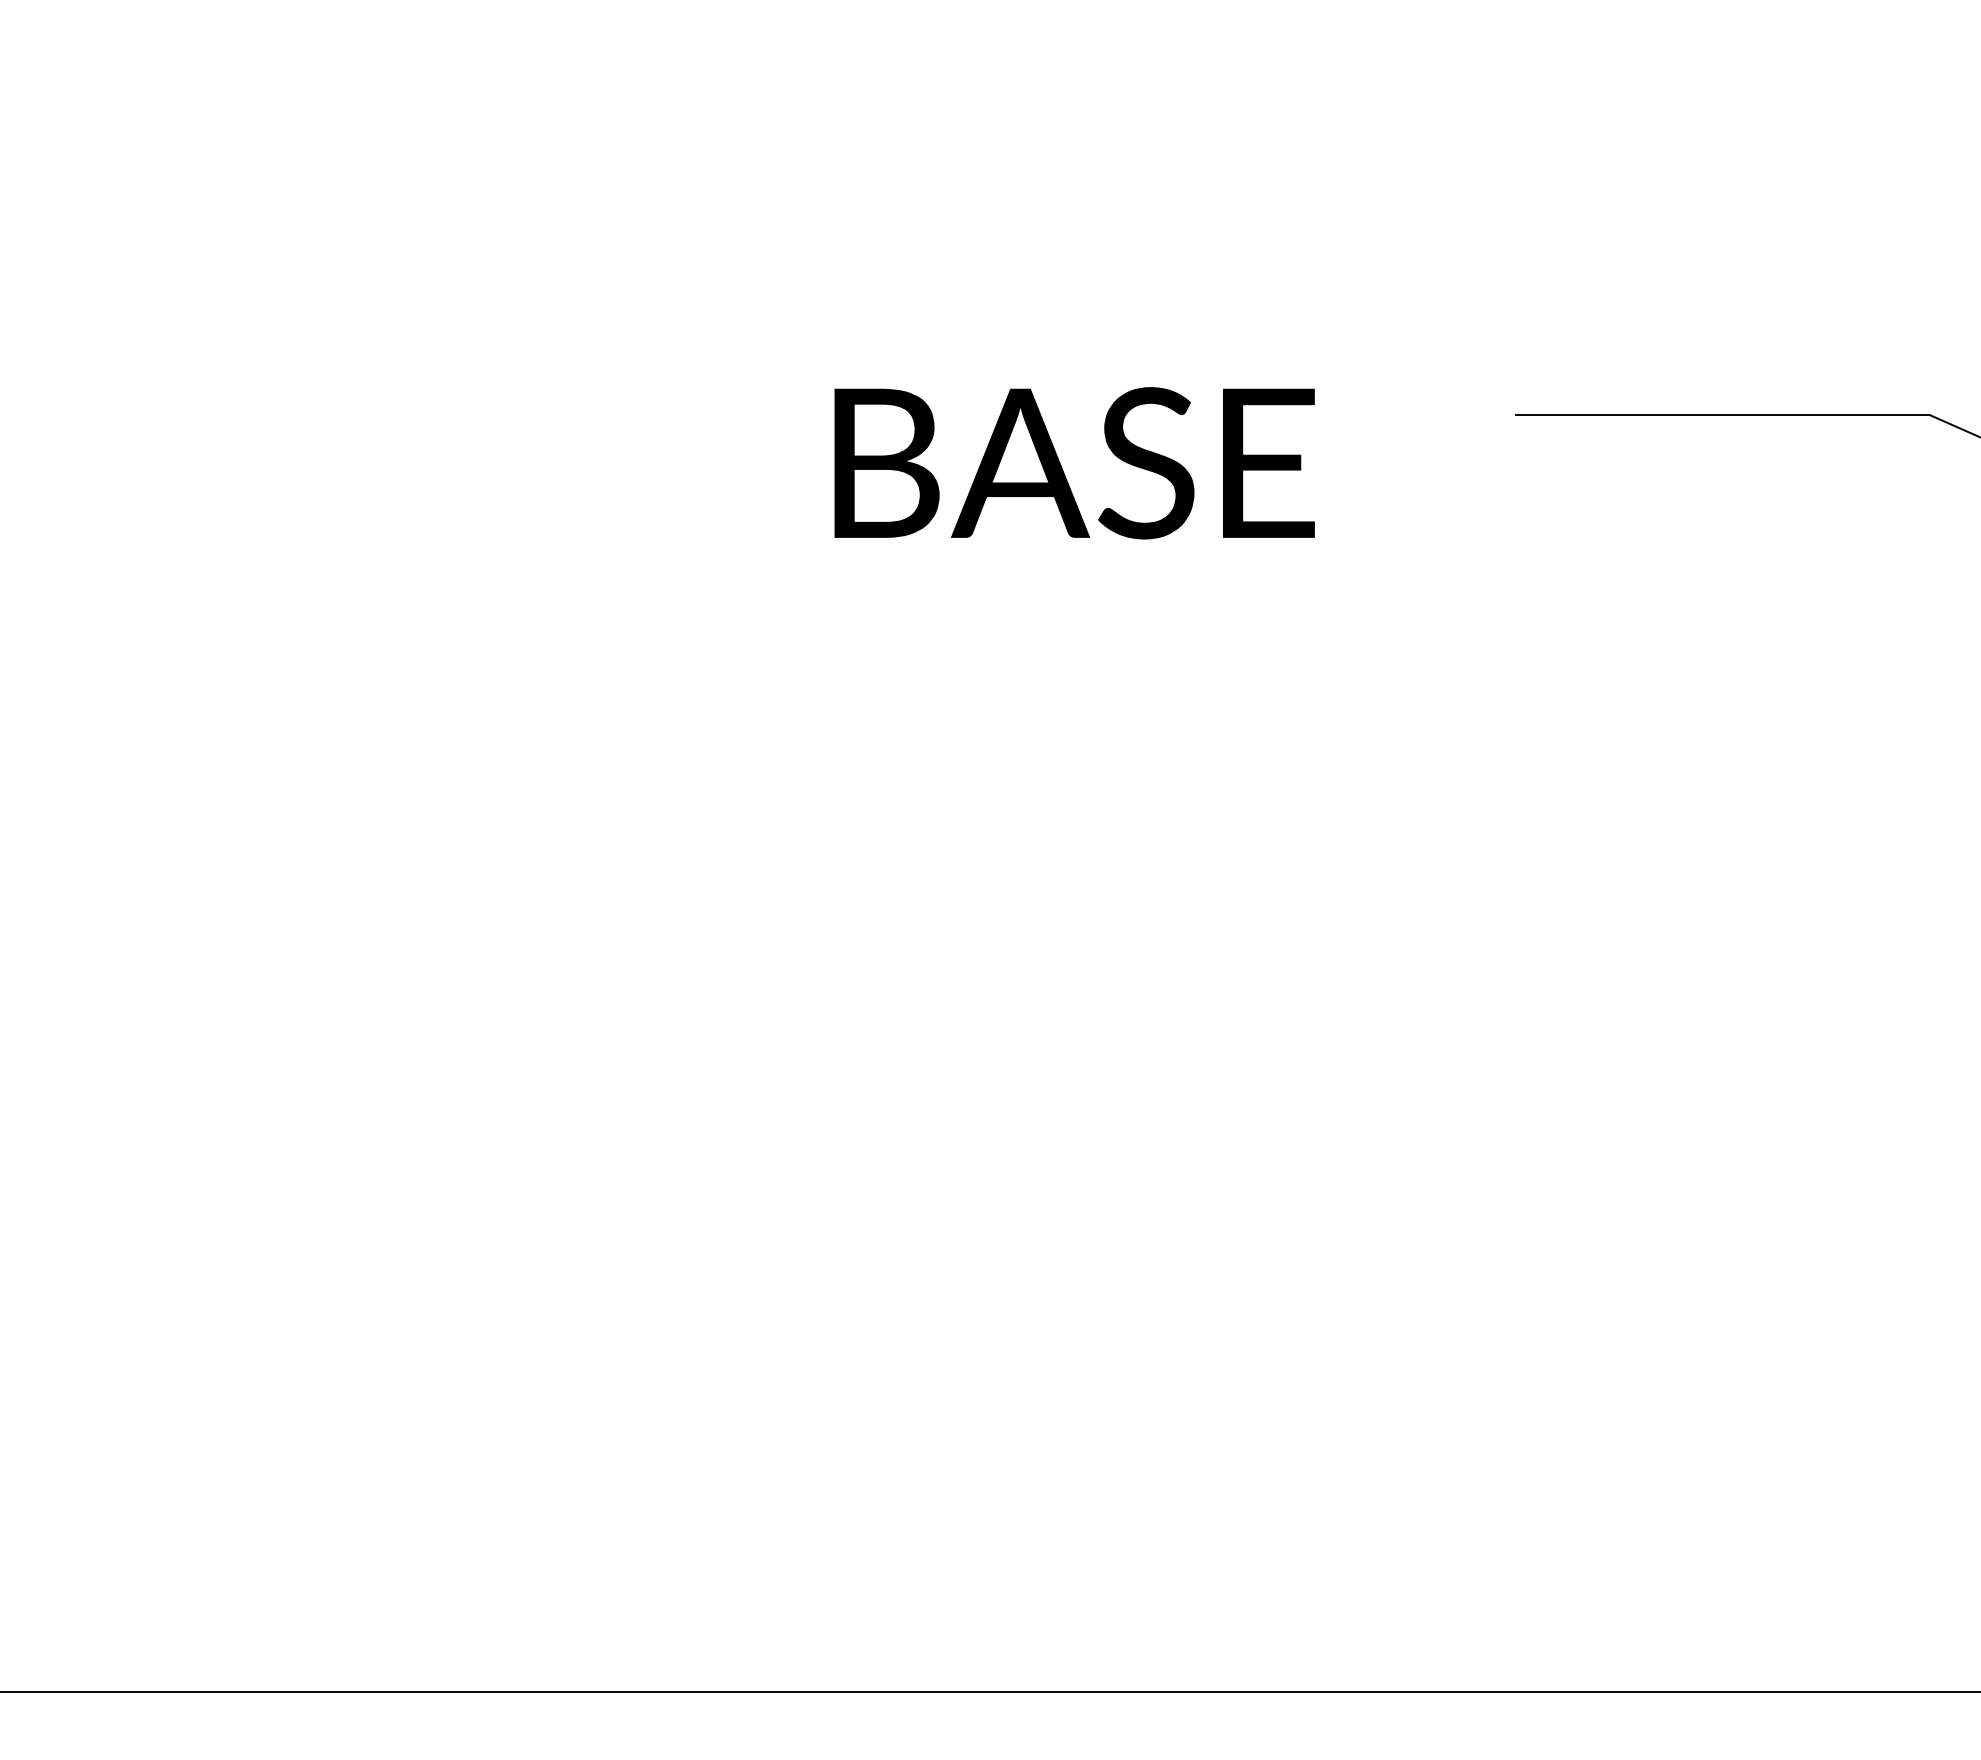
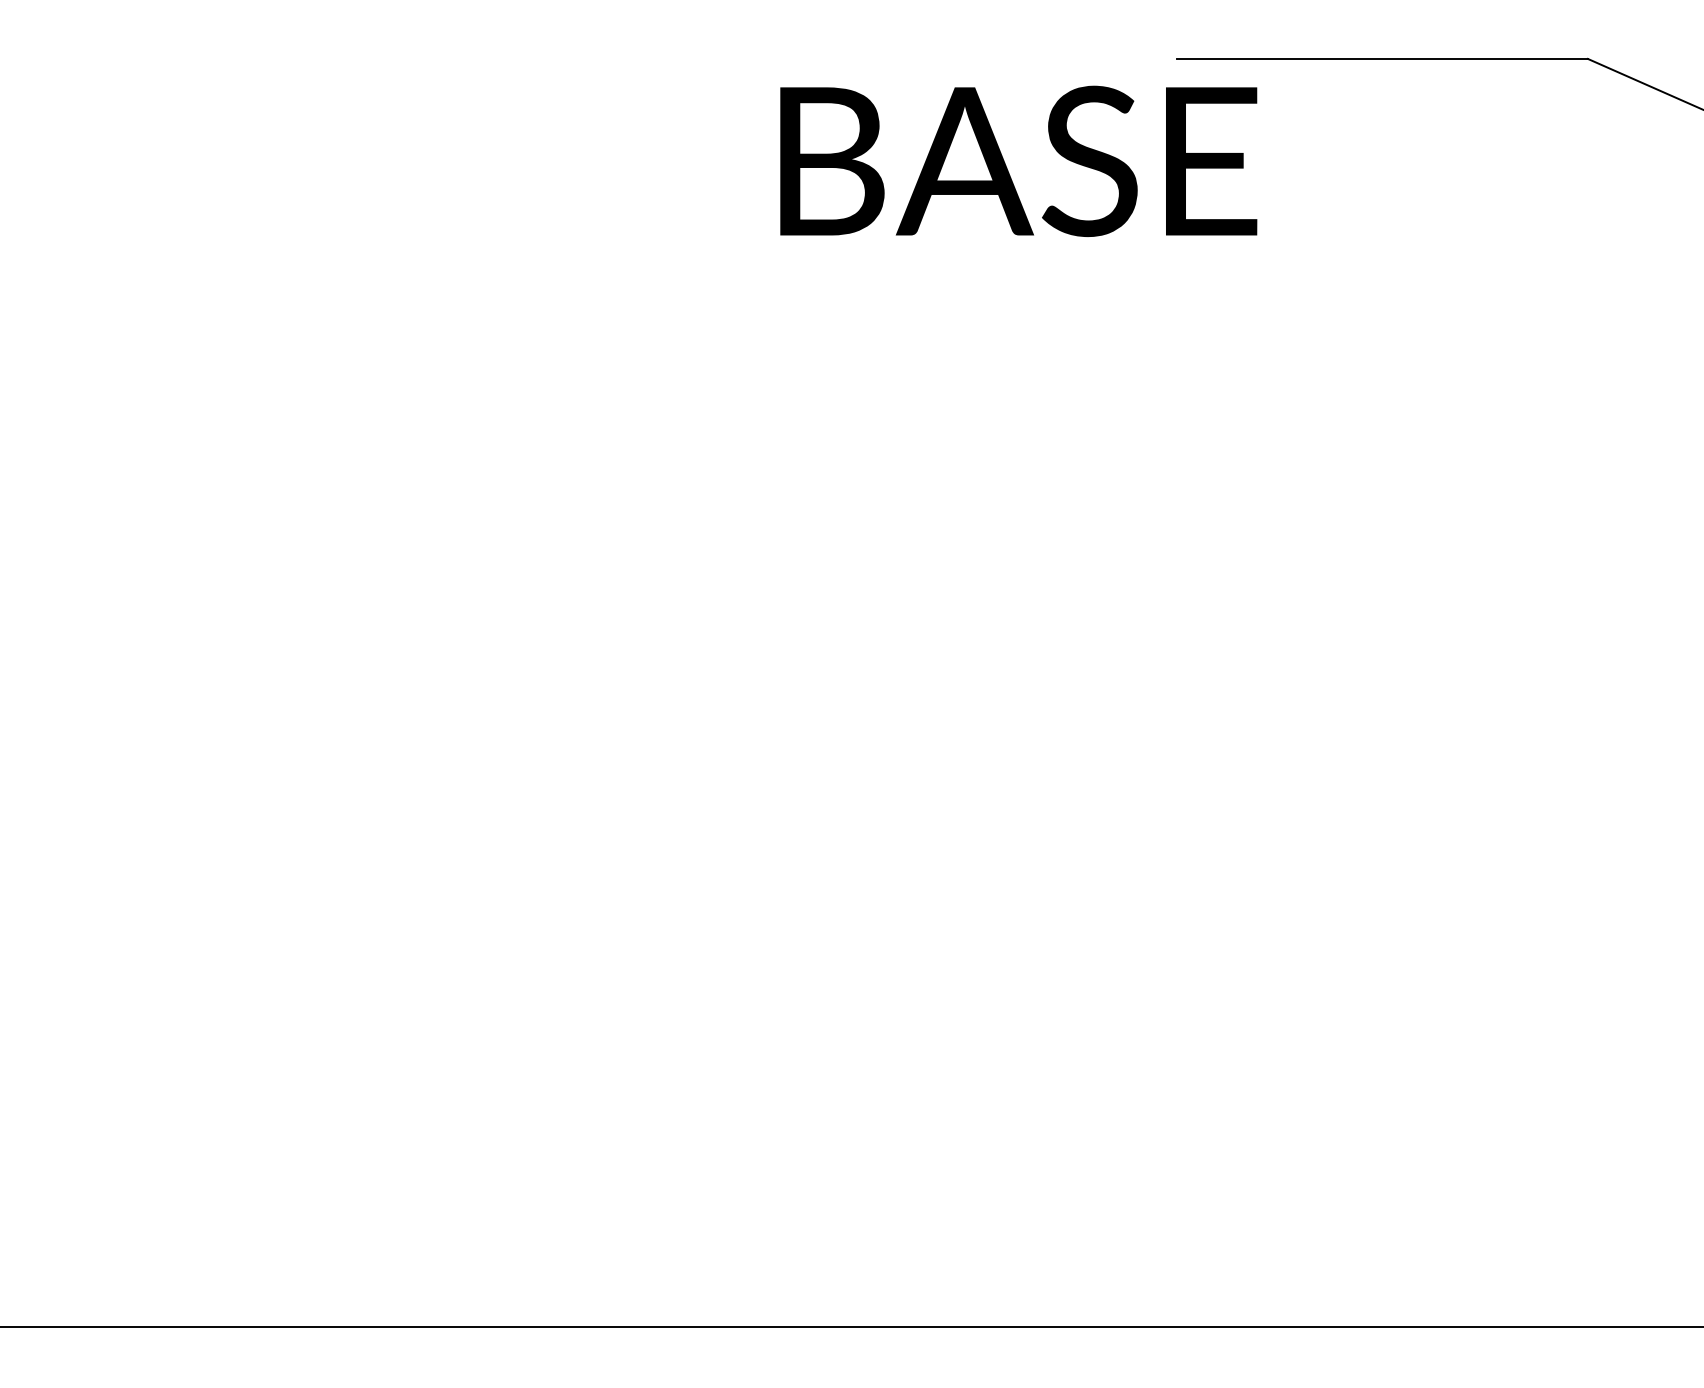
text: (1074, 463) -> (1018, 161), moved

